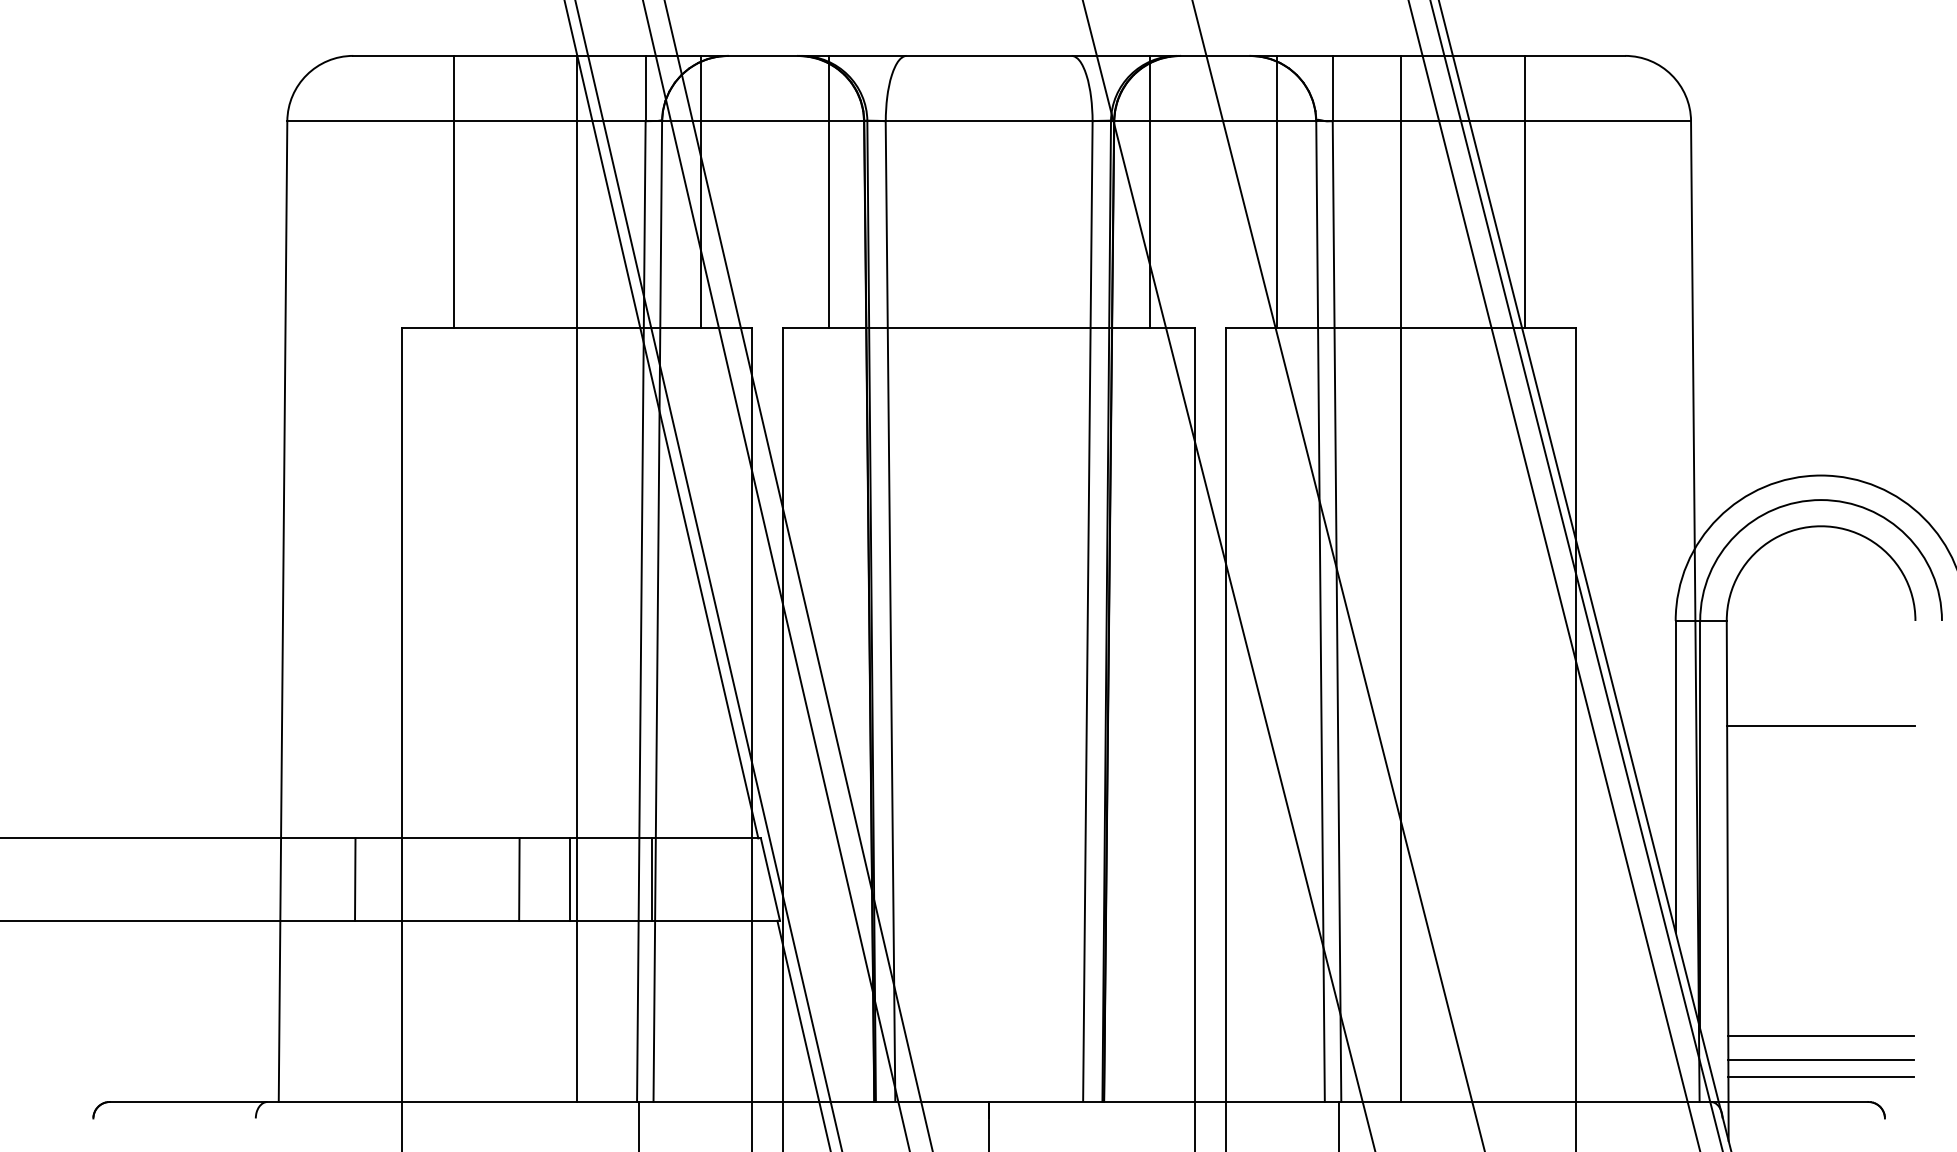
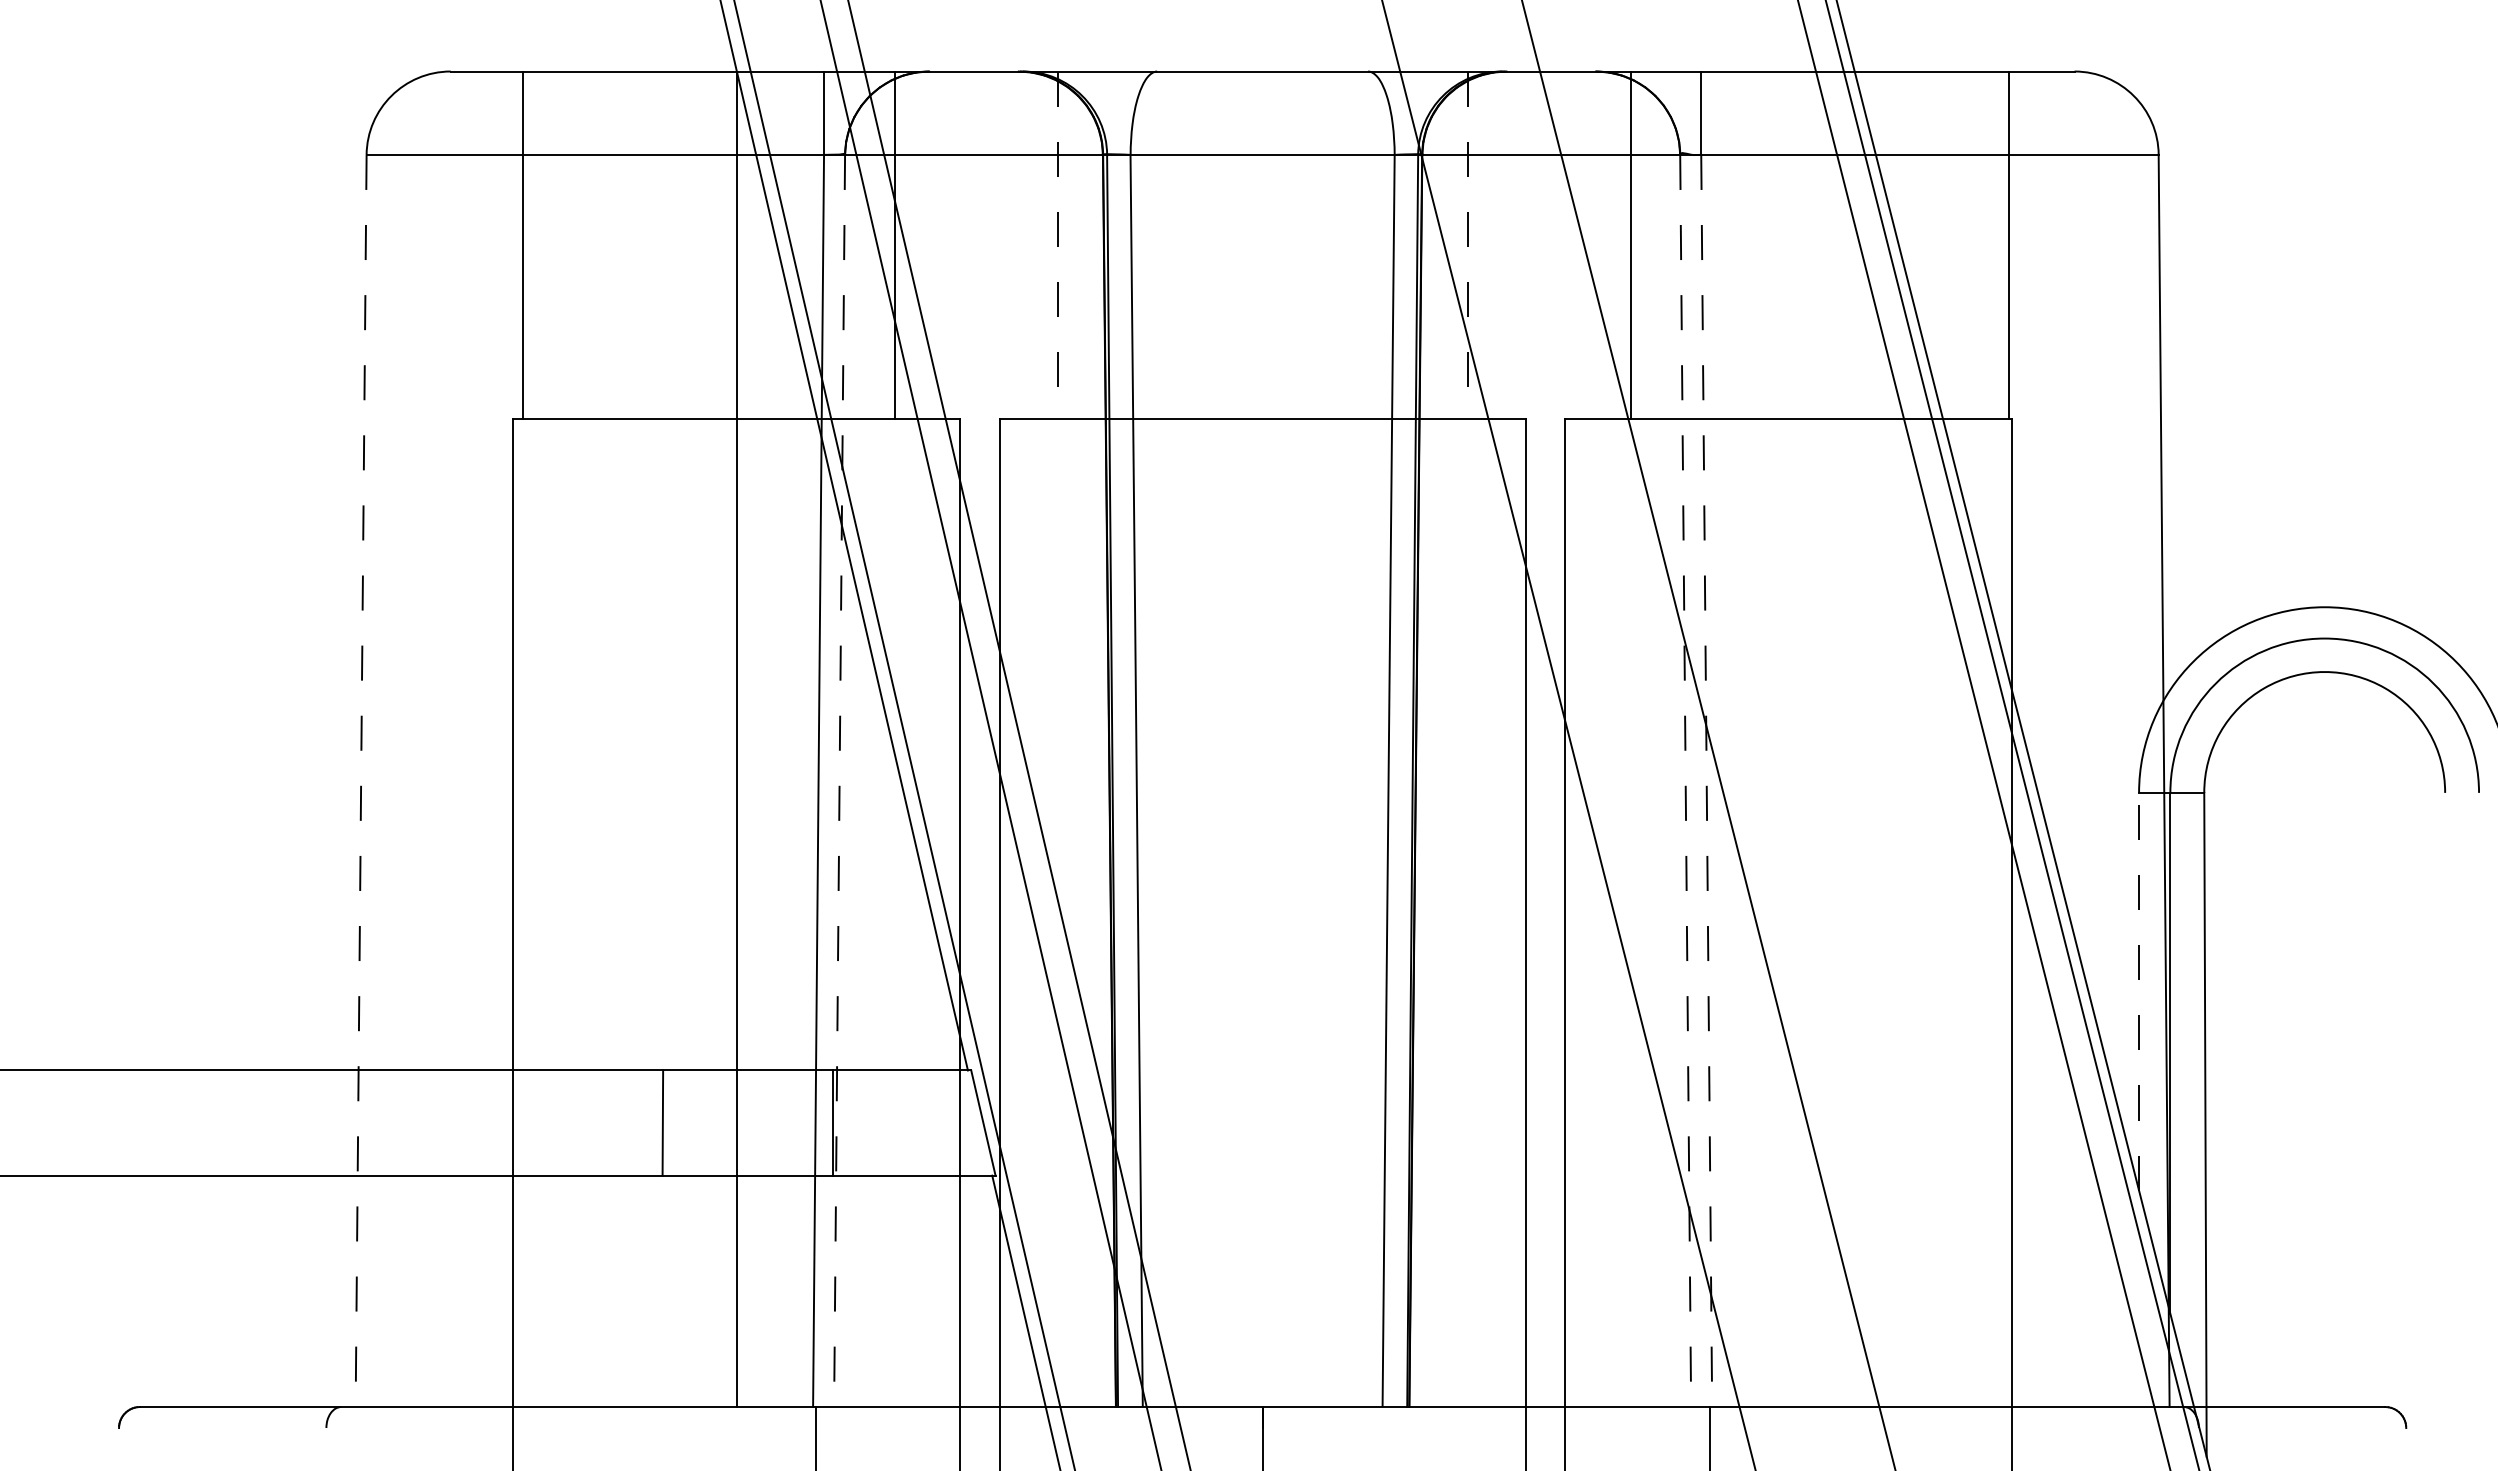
line: (454, 191) -> (523, 244), moved
line: (1524, 191) -> (2009, 244), moved
line: (828, 192) -> (1057, 245), solid -> dashed
line: (1149, 192) -> (1467, 245), solid -> dashed
line: (1401, 578) -> (1788, 738), removed
line: (283, 612) -> (361, 781), solid -> dashed
line: (657, 612) -> (839, 781), solid -> dashed
line: (1320, 612) -> (1685, 781), solid -> dashed
line: (1336, 612) -> (1706, 781), solid -> dashed
line: (1820, 725) -> (2324, 926), removed
line: (1676, 776) -> (2139, 991), solid -> dashed
line: (355, 879) -> (453, 1122), removed
line: (570, 879) -> (727, 1122), removed
line: (1820, 1035) -> (2324, 1322), removed
line: (1820, 1060) -> (2324, 1353), removed
line: (1820, 1077) -> (2324, 1375), removed

